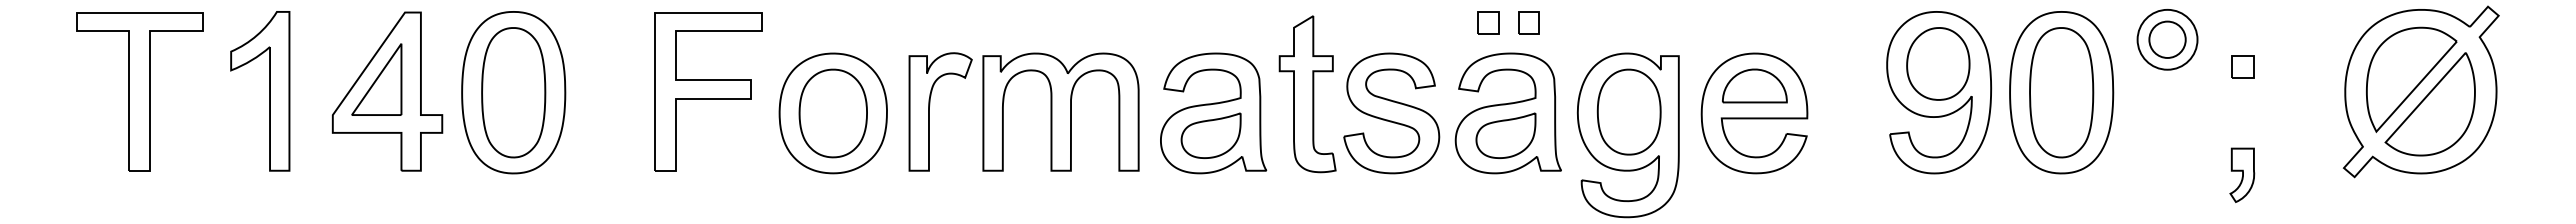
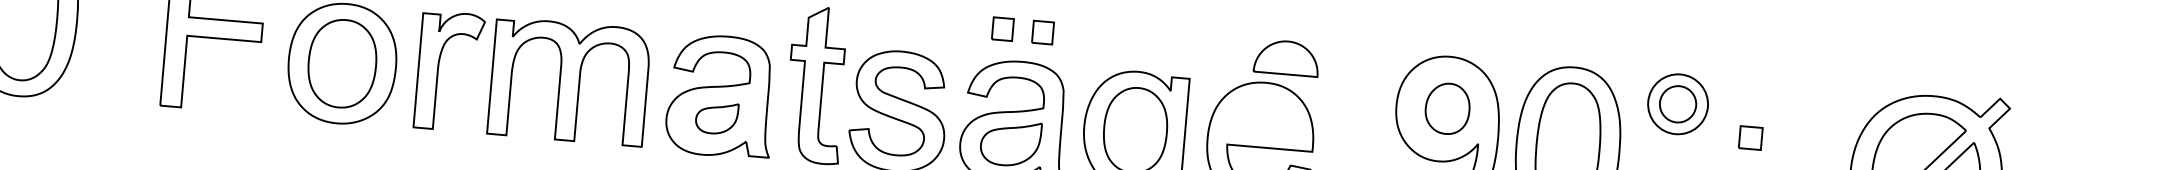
part: (1938, 63) -> (1447, 108), size x0.7
part: (1754, 85) -> (1286, 57), moved
part: (1210, 135) -> (716, 117), size x0.7

